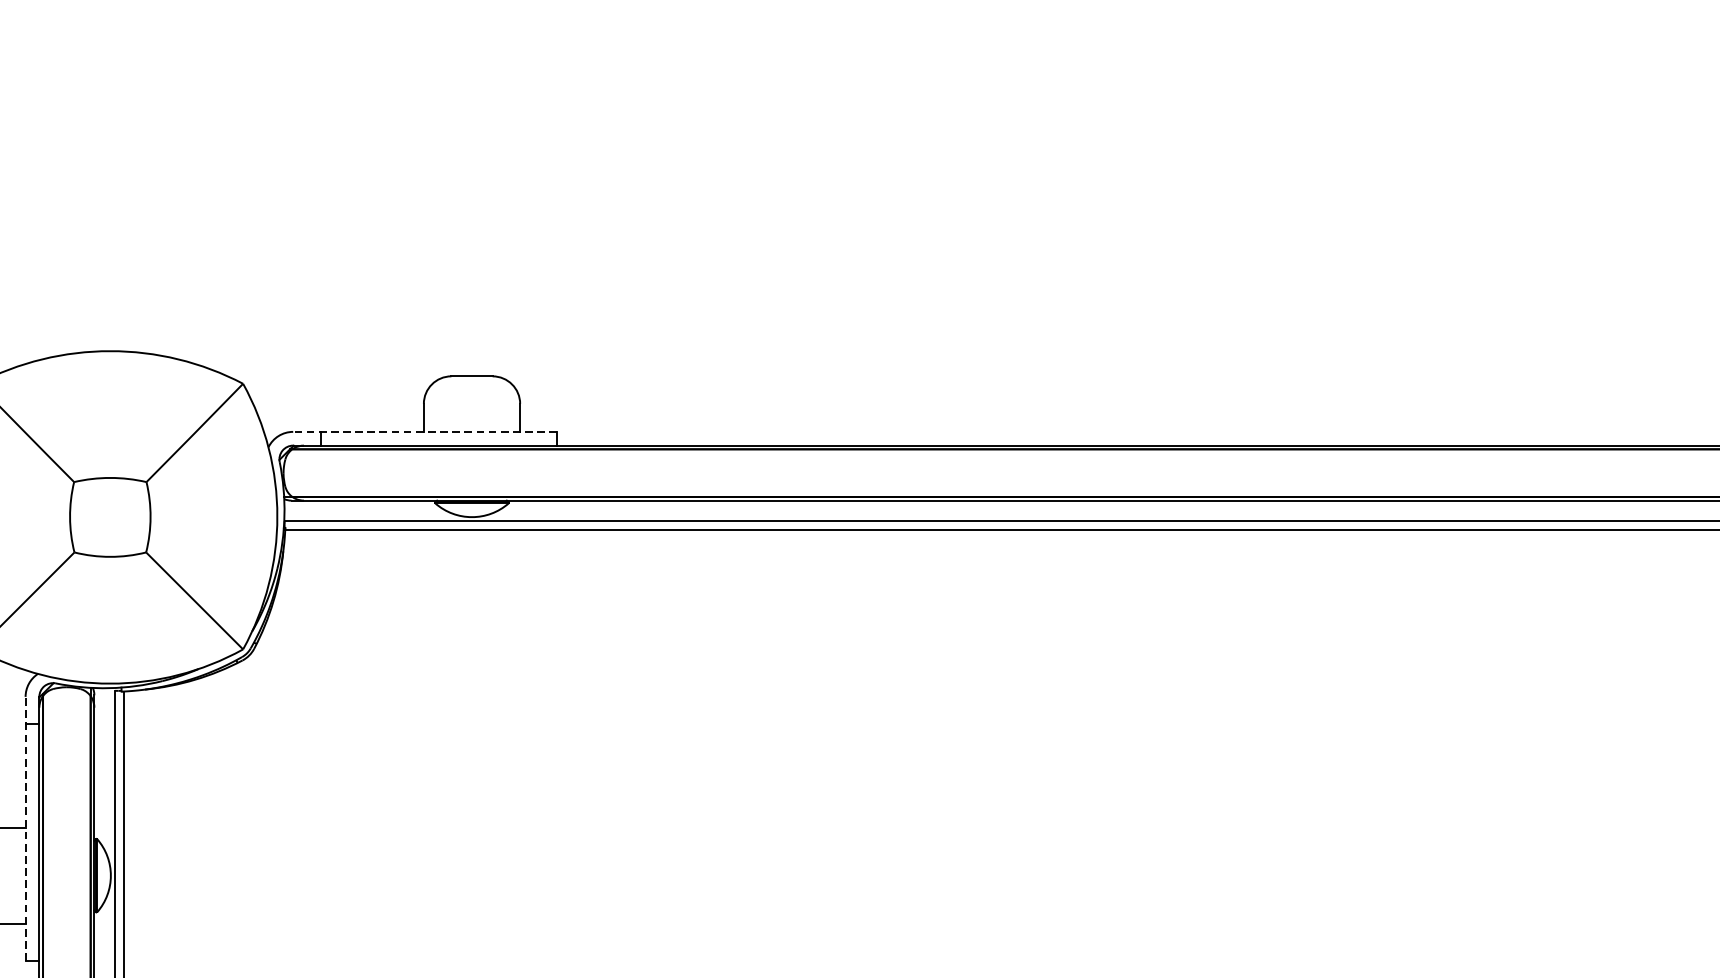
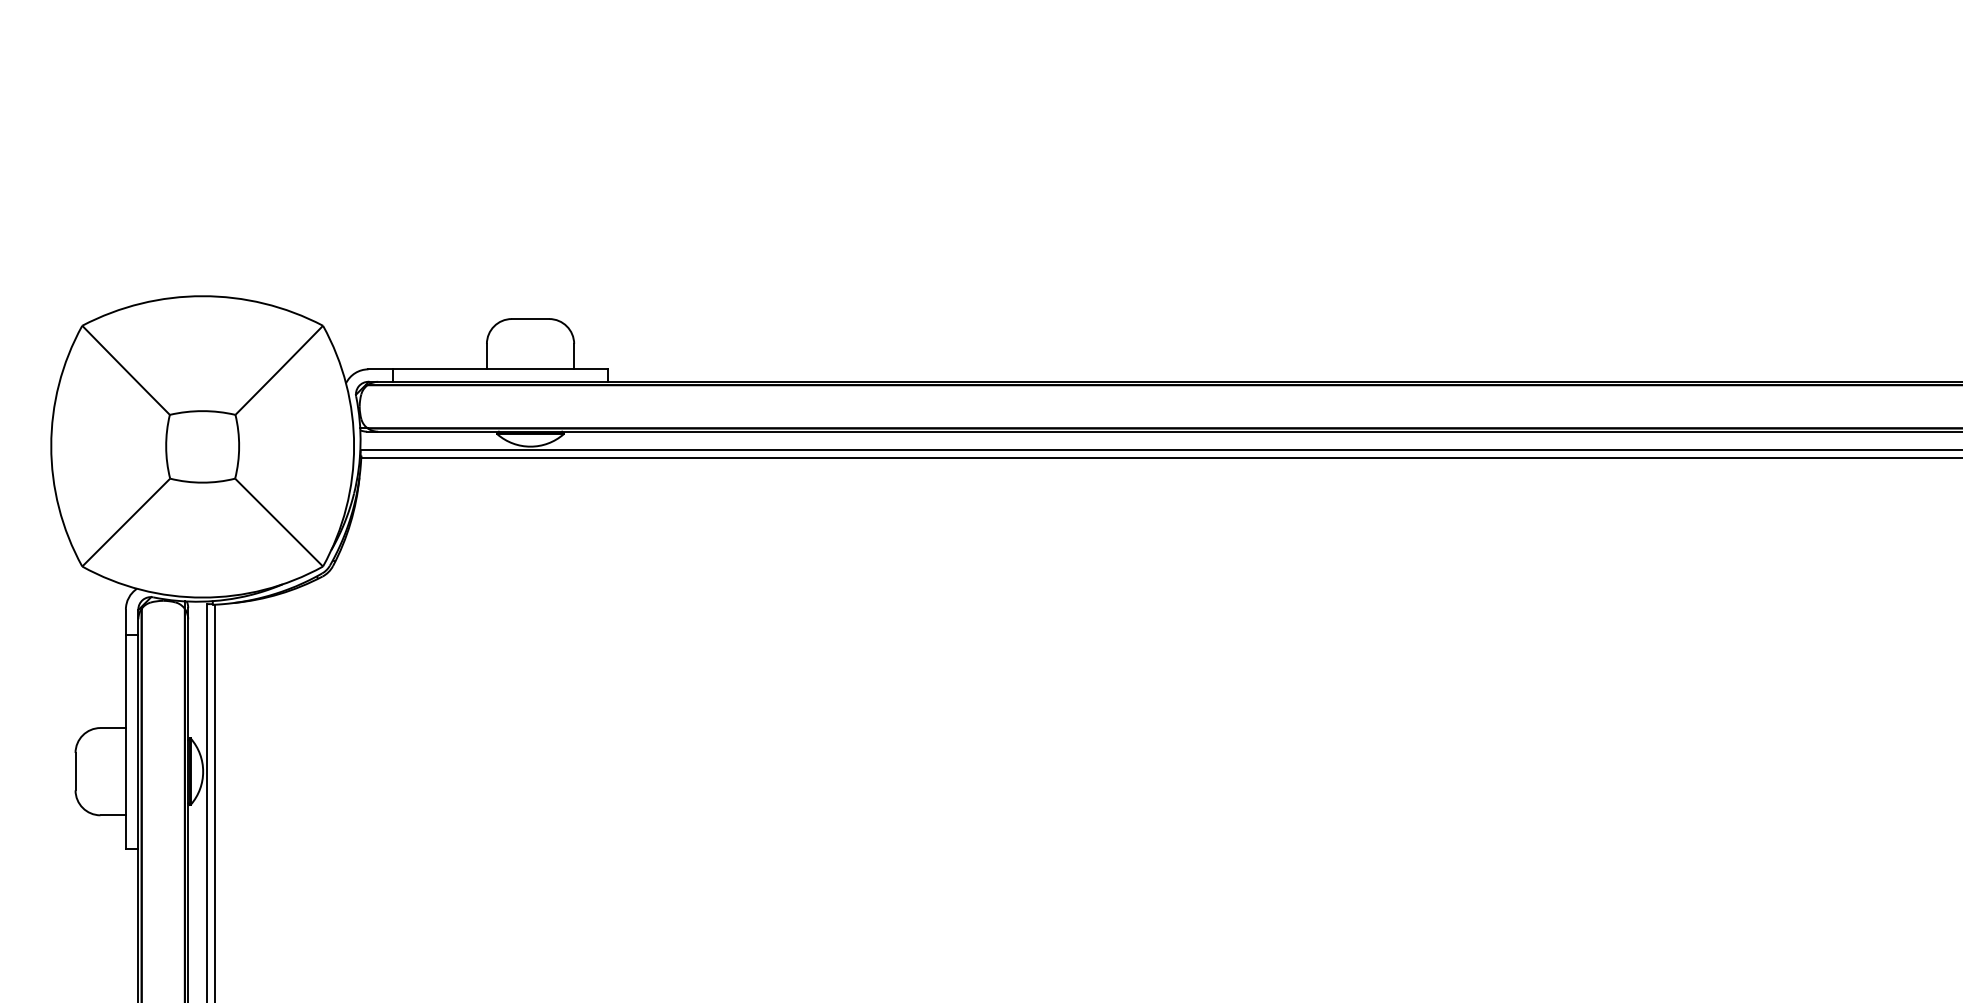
line: (425, 432) -> (488, 369), dashed -> solid
line: (25, 829) -> (125, 729), dashed -> solid

